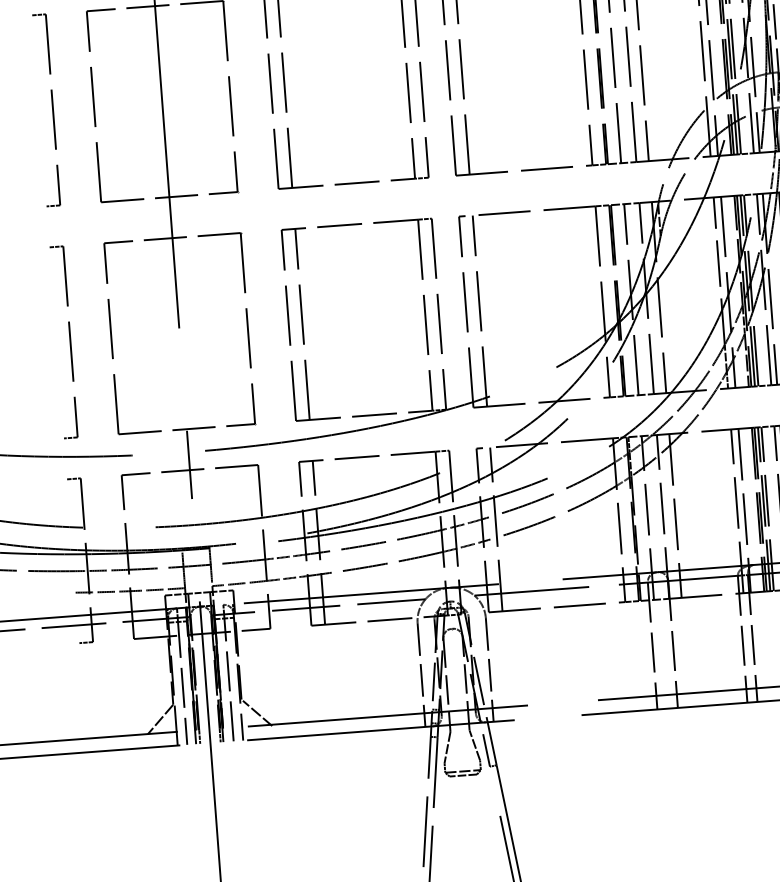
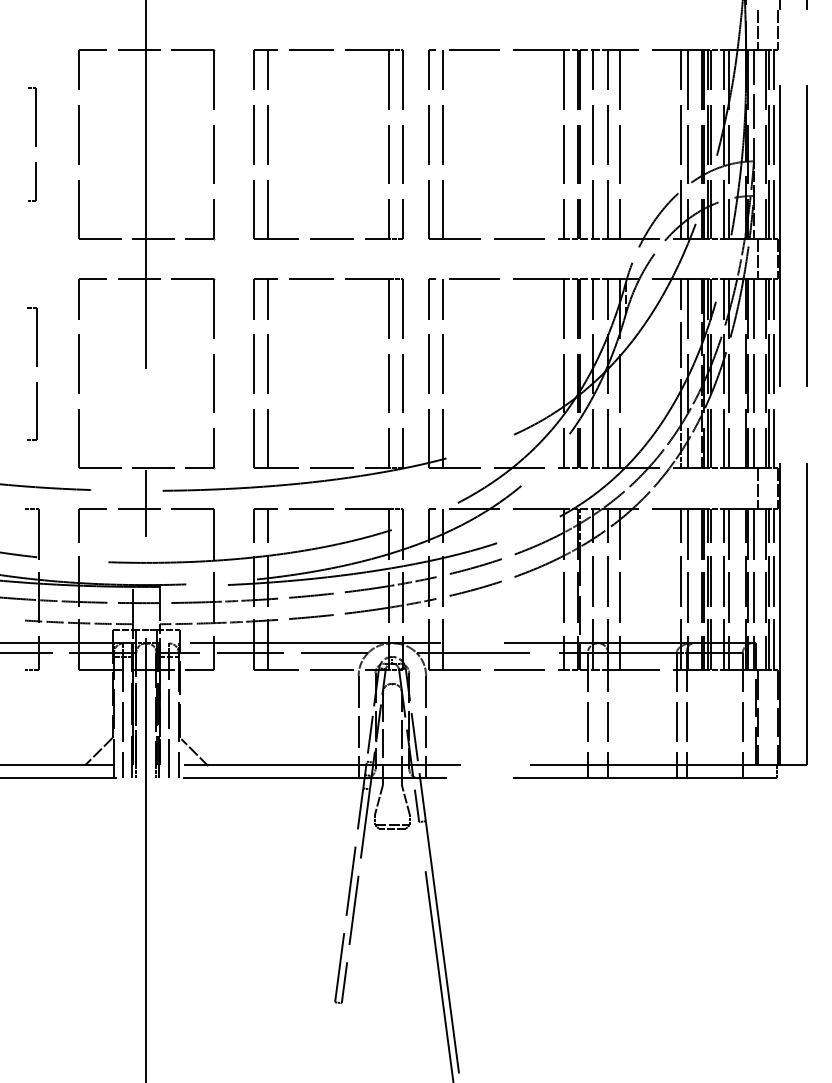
part: (46, 110) -> (32, 144), size x0.6
part: (64, 341) -> (32, 373), size x0.7

